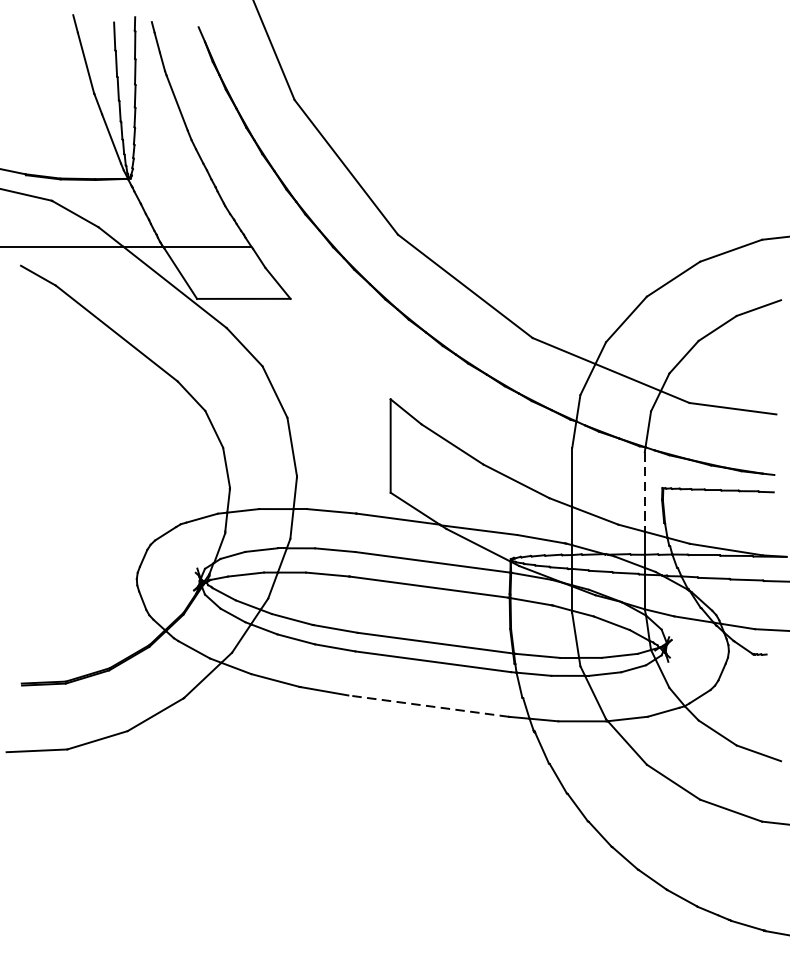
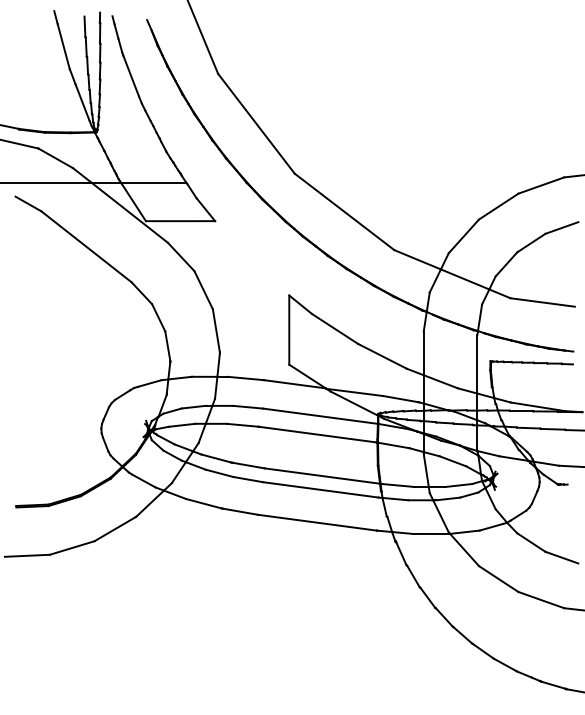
line: (644, 492) -> (477, 364), dashed -> solid
line: (428, 705) -> (317, 522), dashed -> solid

